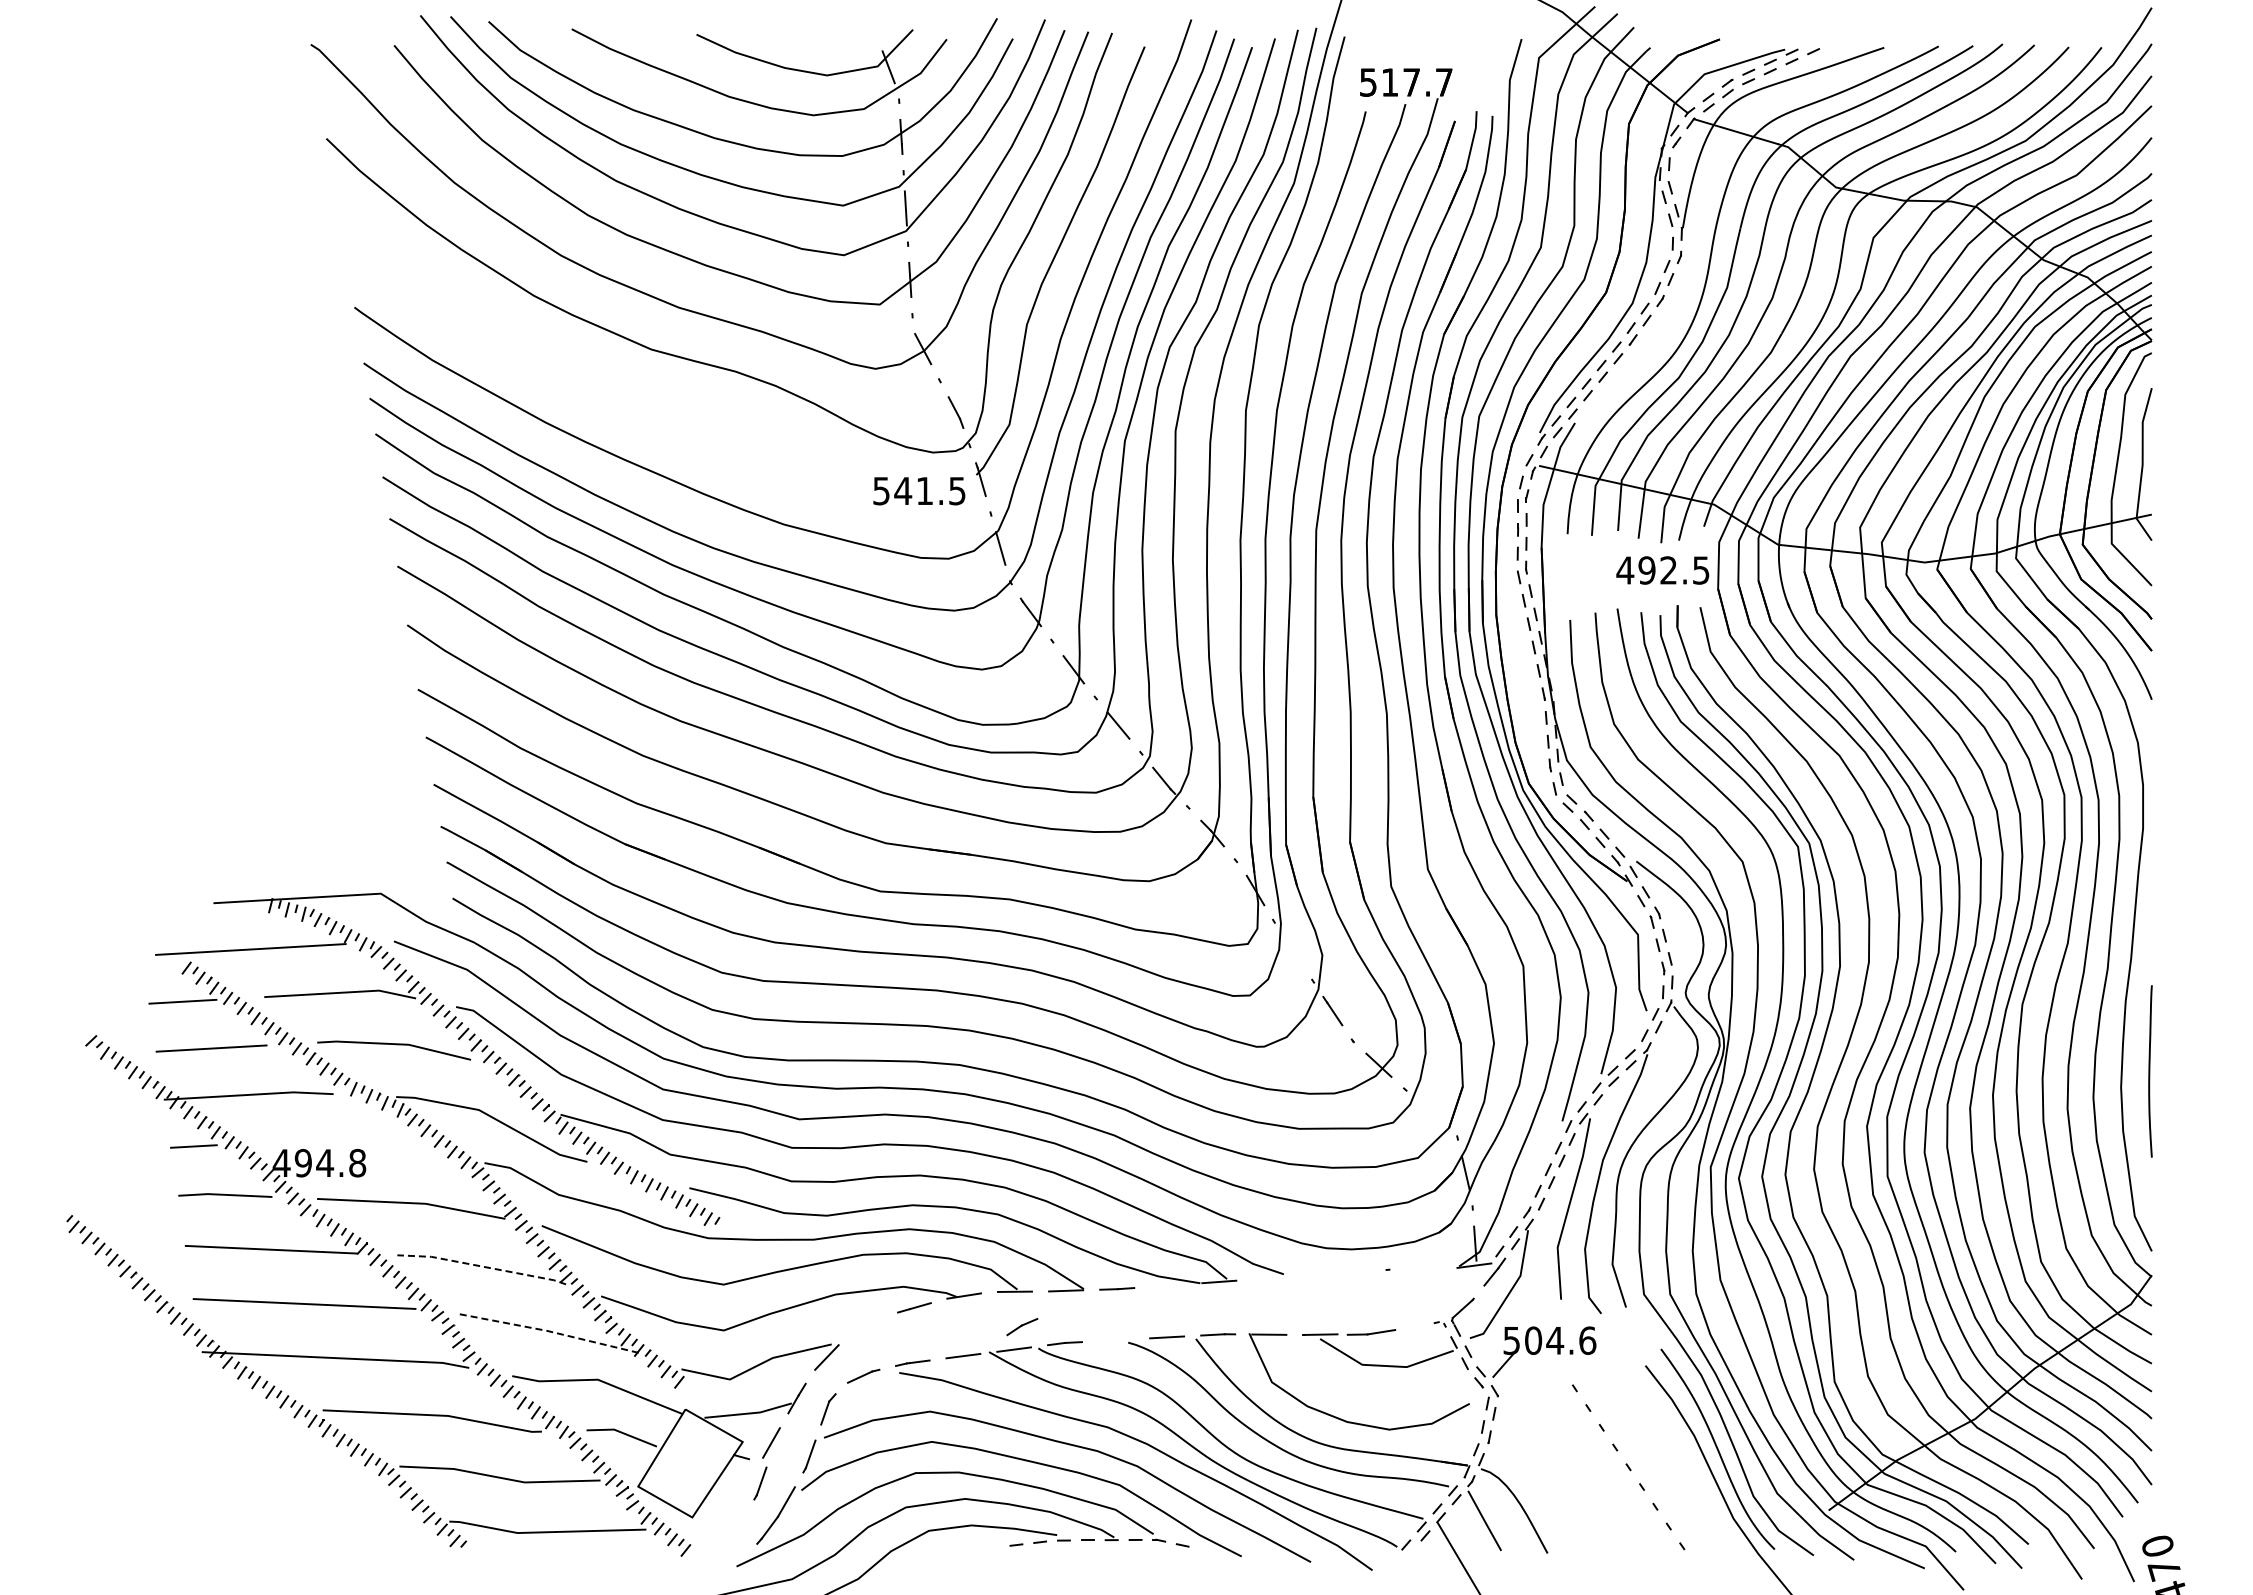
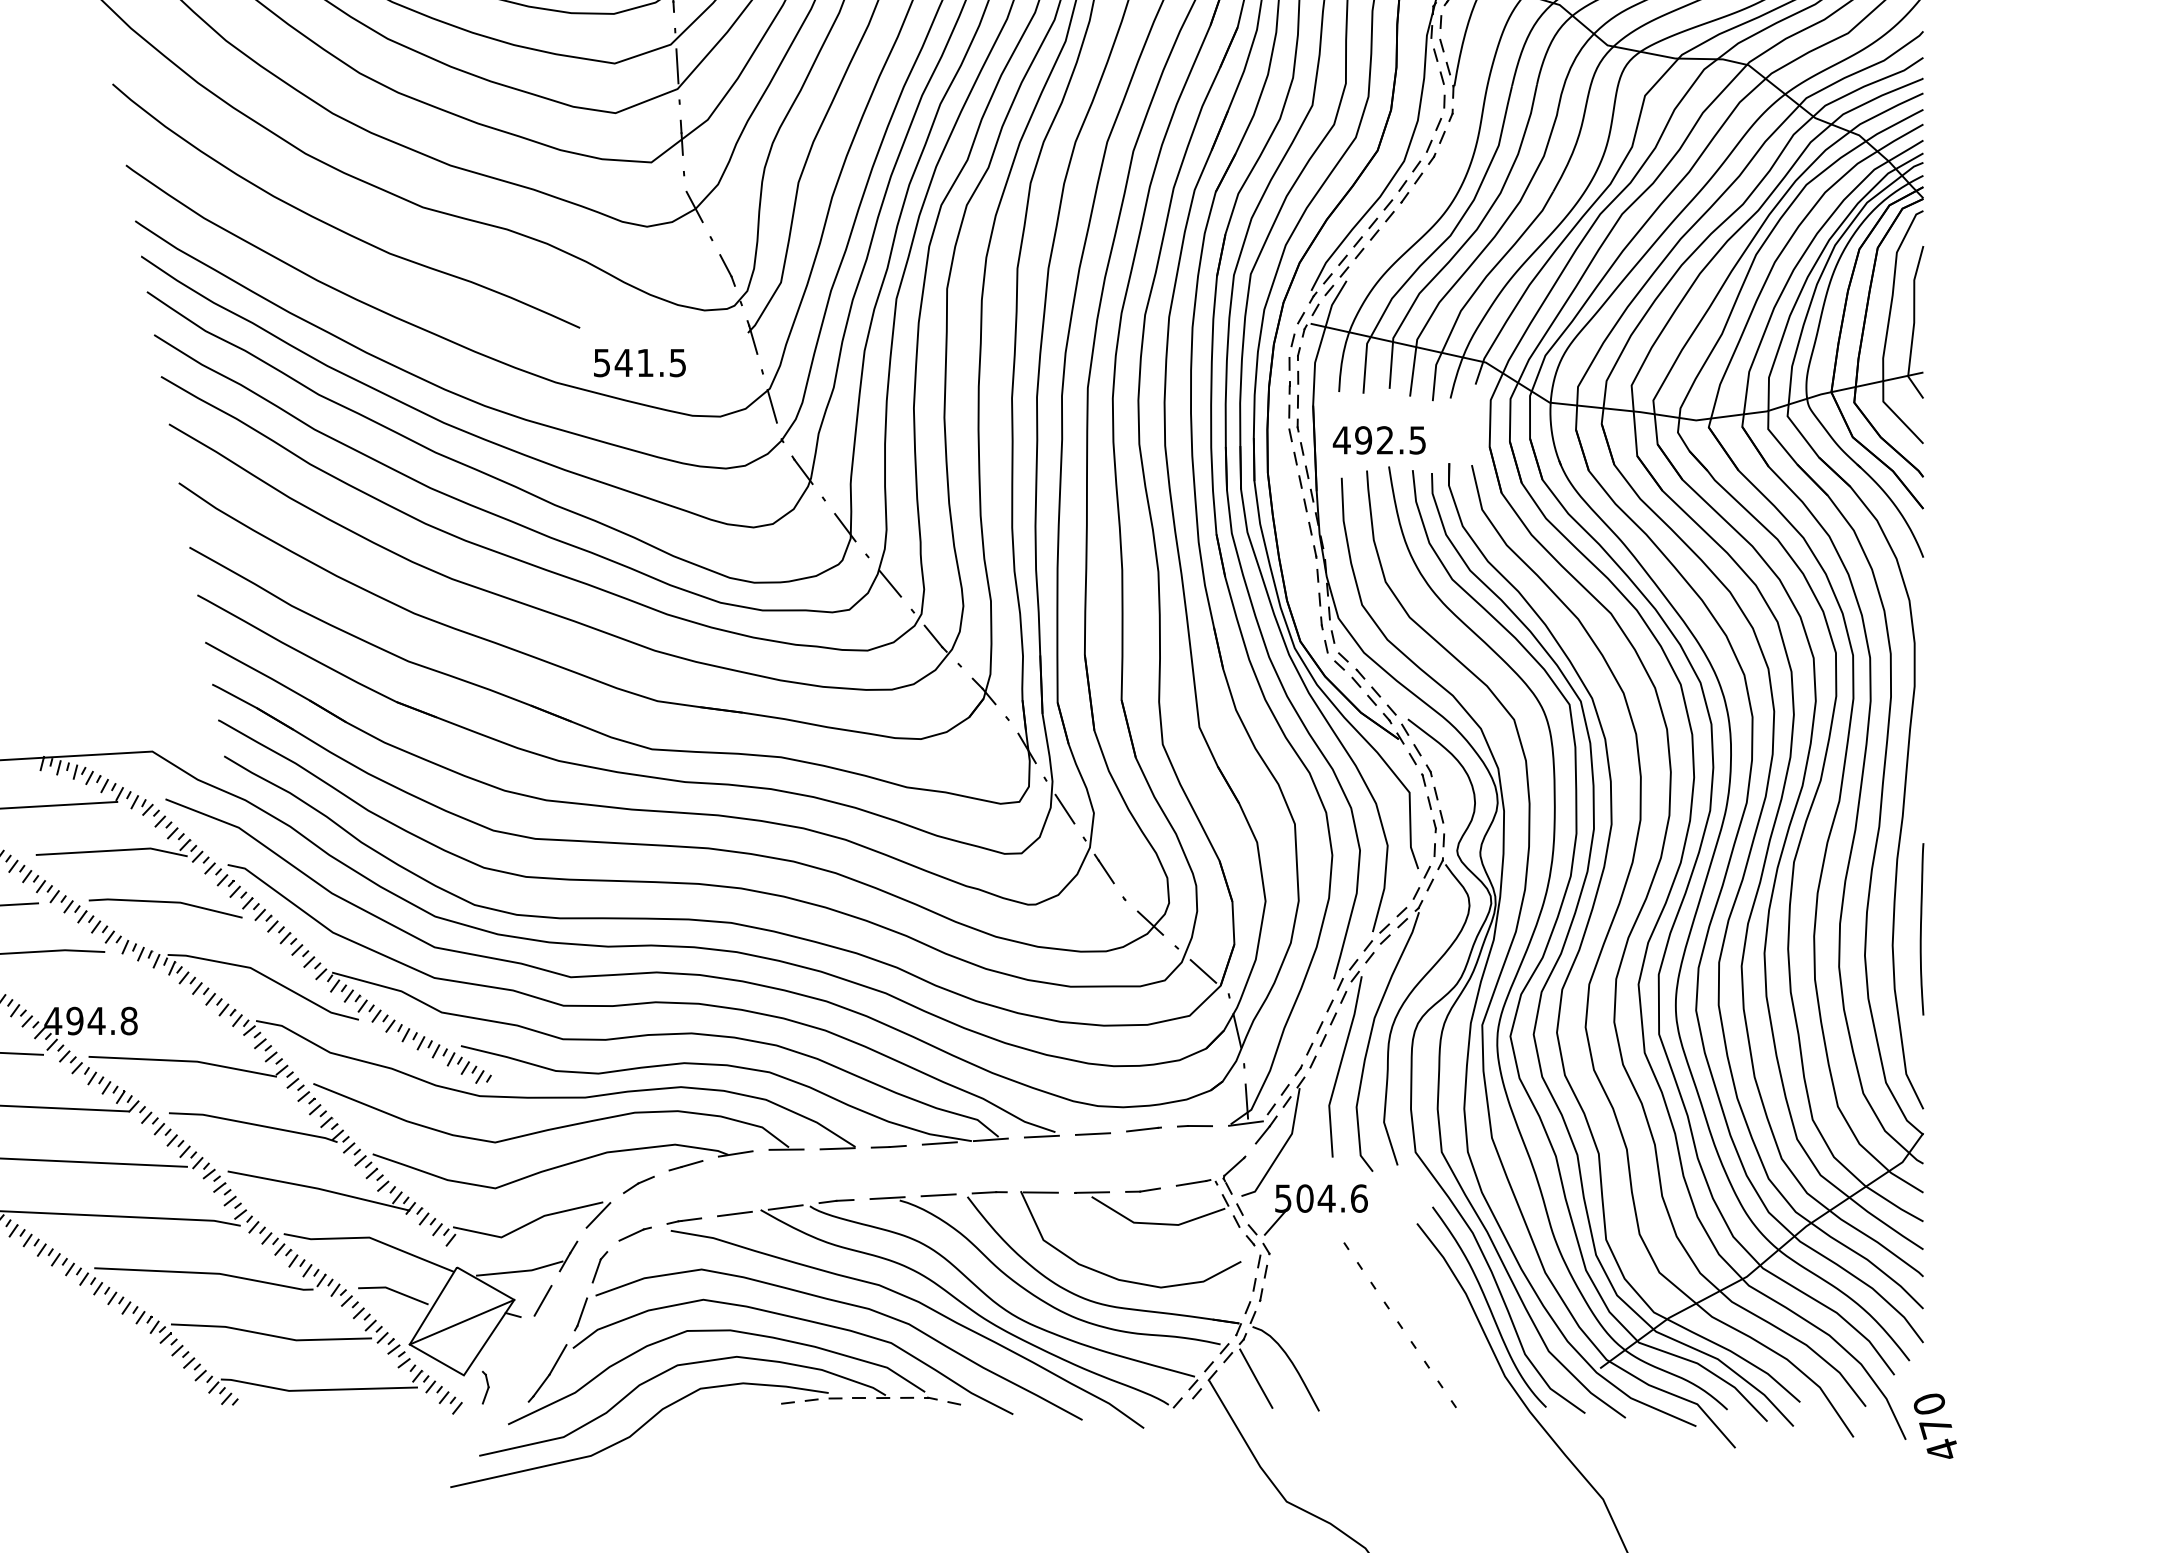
curve: (563, 368) -> (335, 226), added
text: (919, 491) -> (640, 363), moved
text: (1662, 570) -> (1379, 440), moved
line: (1293, 951) -> (1065, 809), added
line: (1431, 1113) -> (1203, 971), added
line: (481, 1266) -> (253, 1124), dashed -> solid
line: (1423, 1268) -> (1195, 1126), added
line: (1370, 1271) -> (1142, 1129), added
line: (1321, 1276) -> (1093, 1134), added
line: (1270, 1278) -> (1042, 1136), added
line: (1168, 1285) -> (940, 1143), added
line: (1419, 1325) -> (1191, 1183), added
part: (1022, 1327) -> (639, 1185), moved
line: (547, 1331) -> (319, 1189), dashed -> solid
part: (1371, 1331) -> (1143, 1189), size x0.71
line: (1116, 1340) -> (888, 1198), added
line: (690, 1464) -> (462, 1322), added
line: (760, 1483) -> (532, 1341), removed
part: (714, 1529) -> (486, 1387), added

